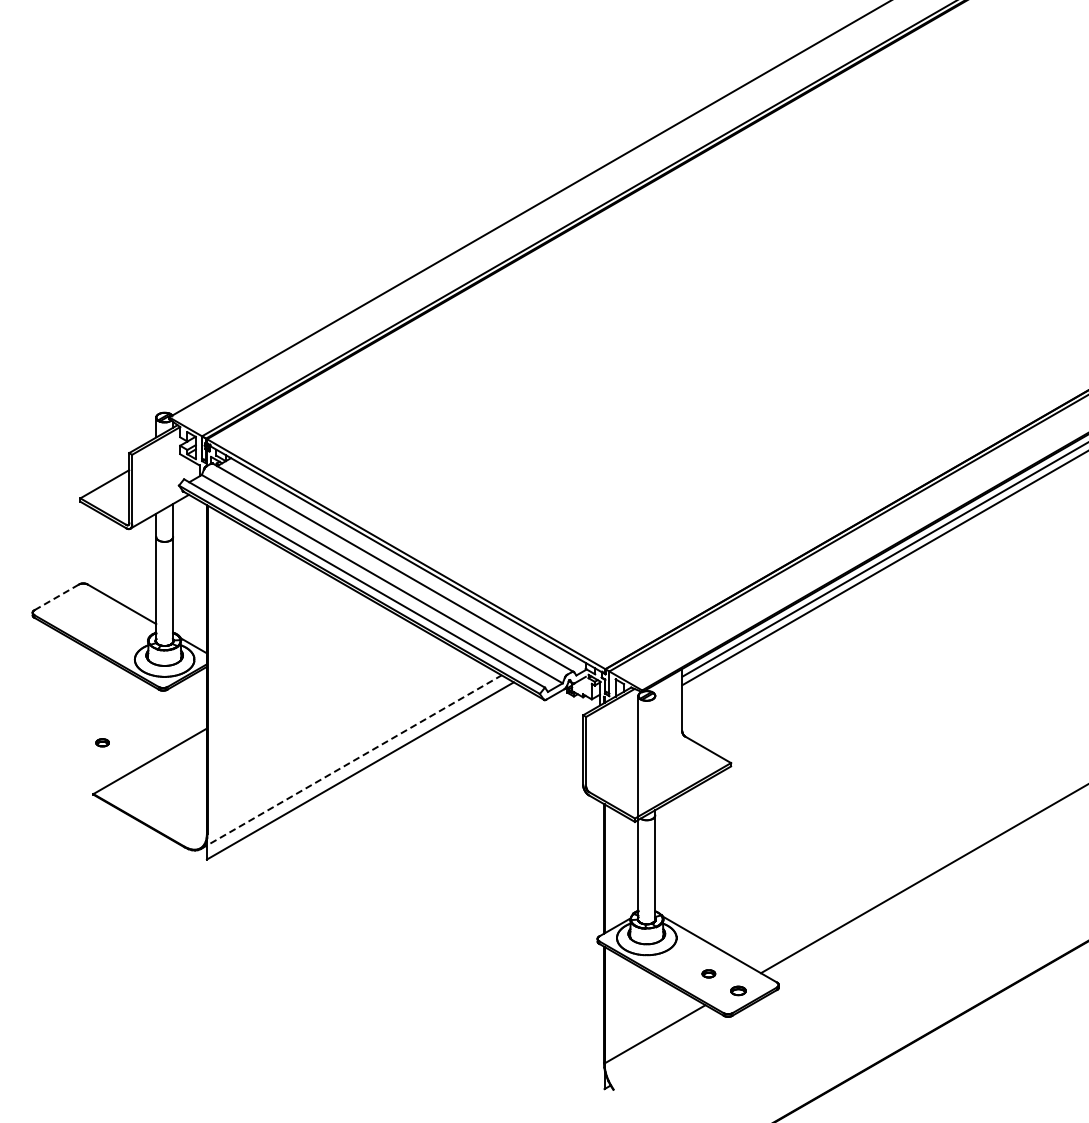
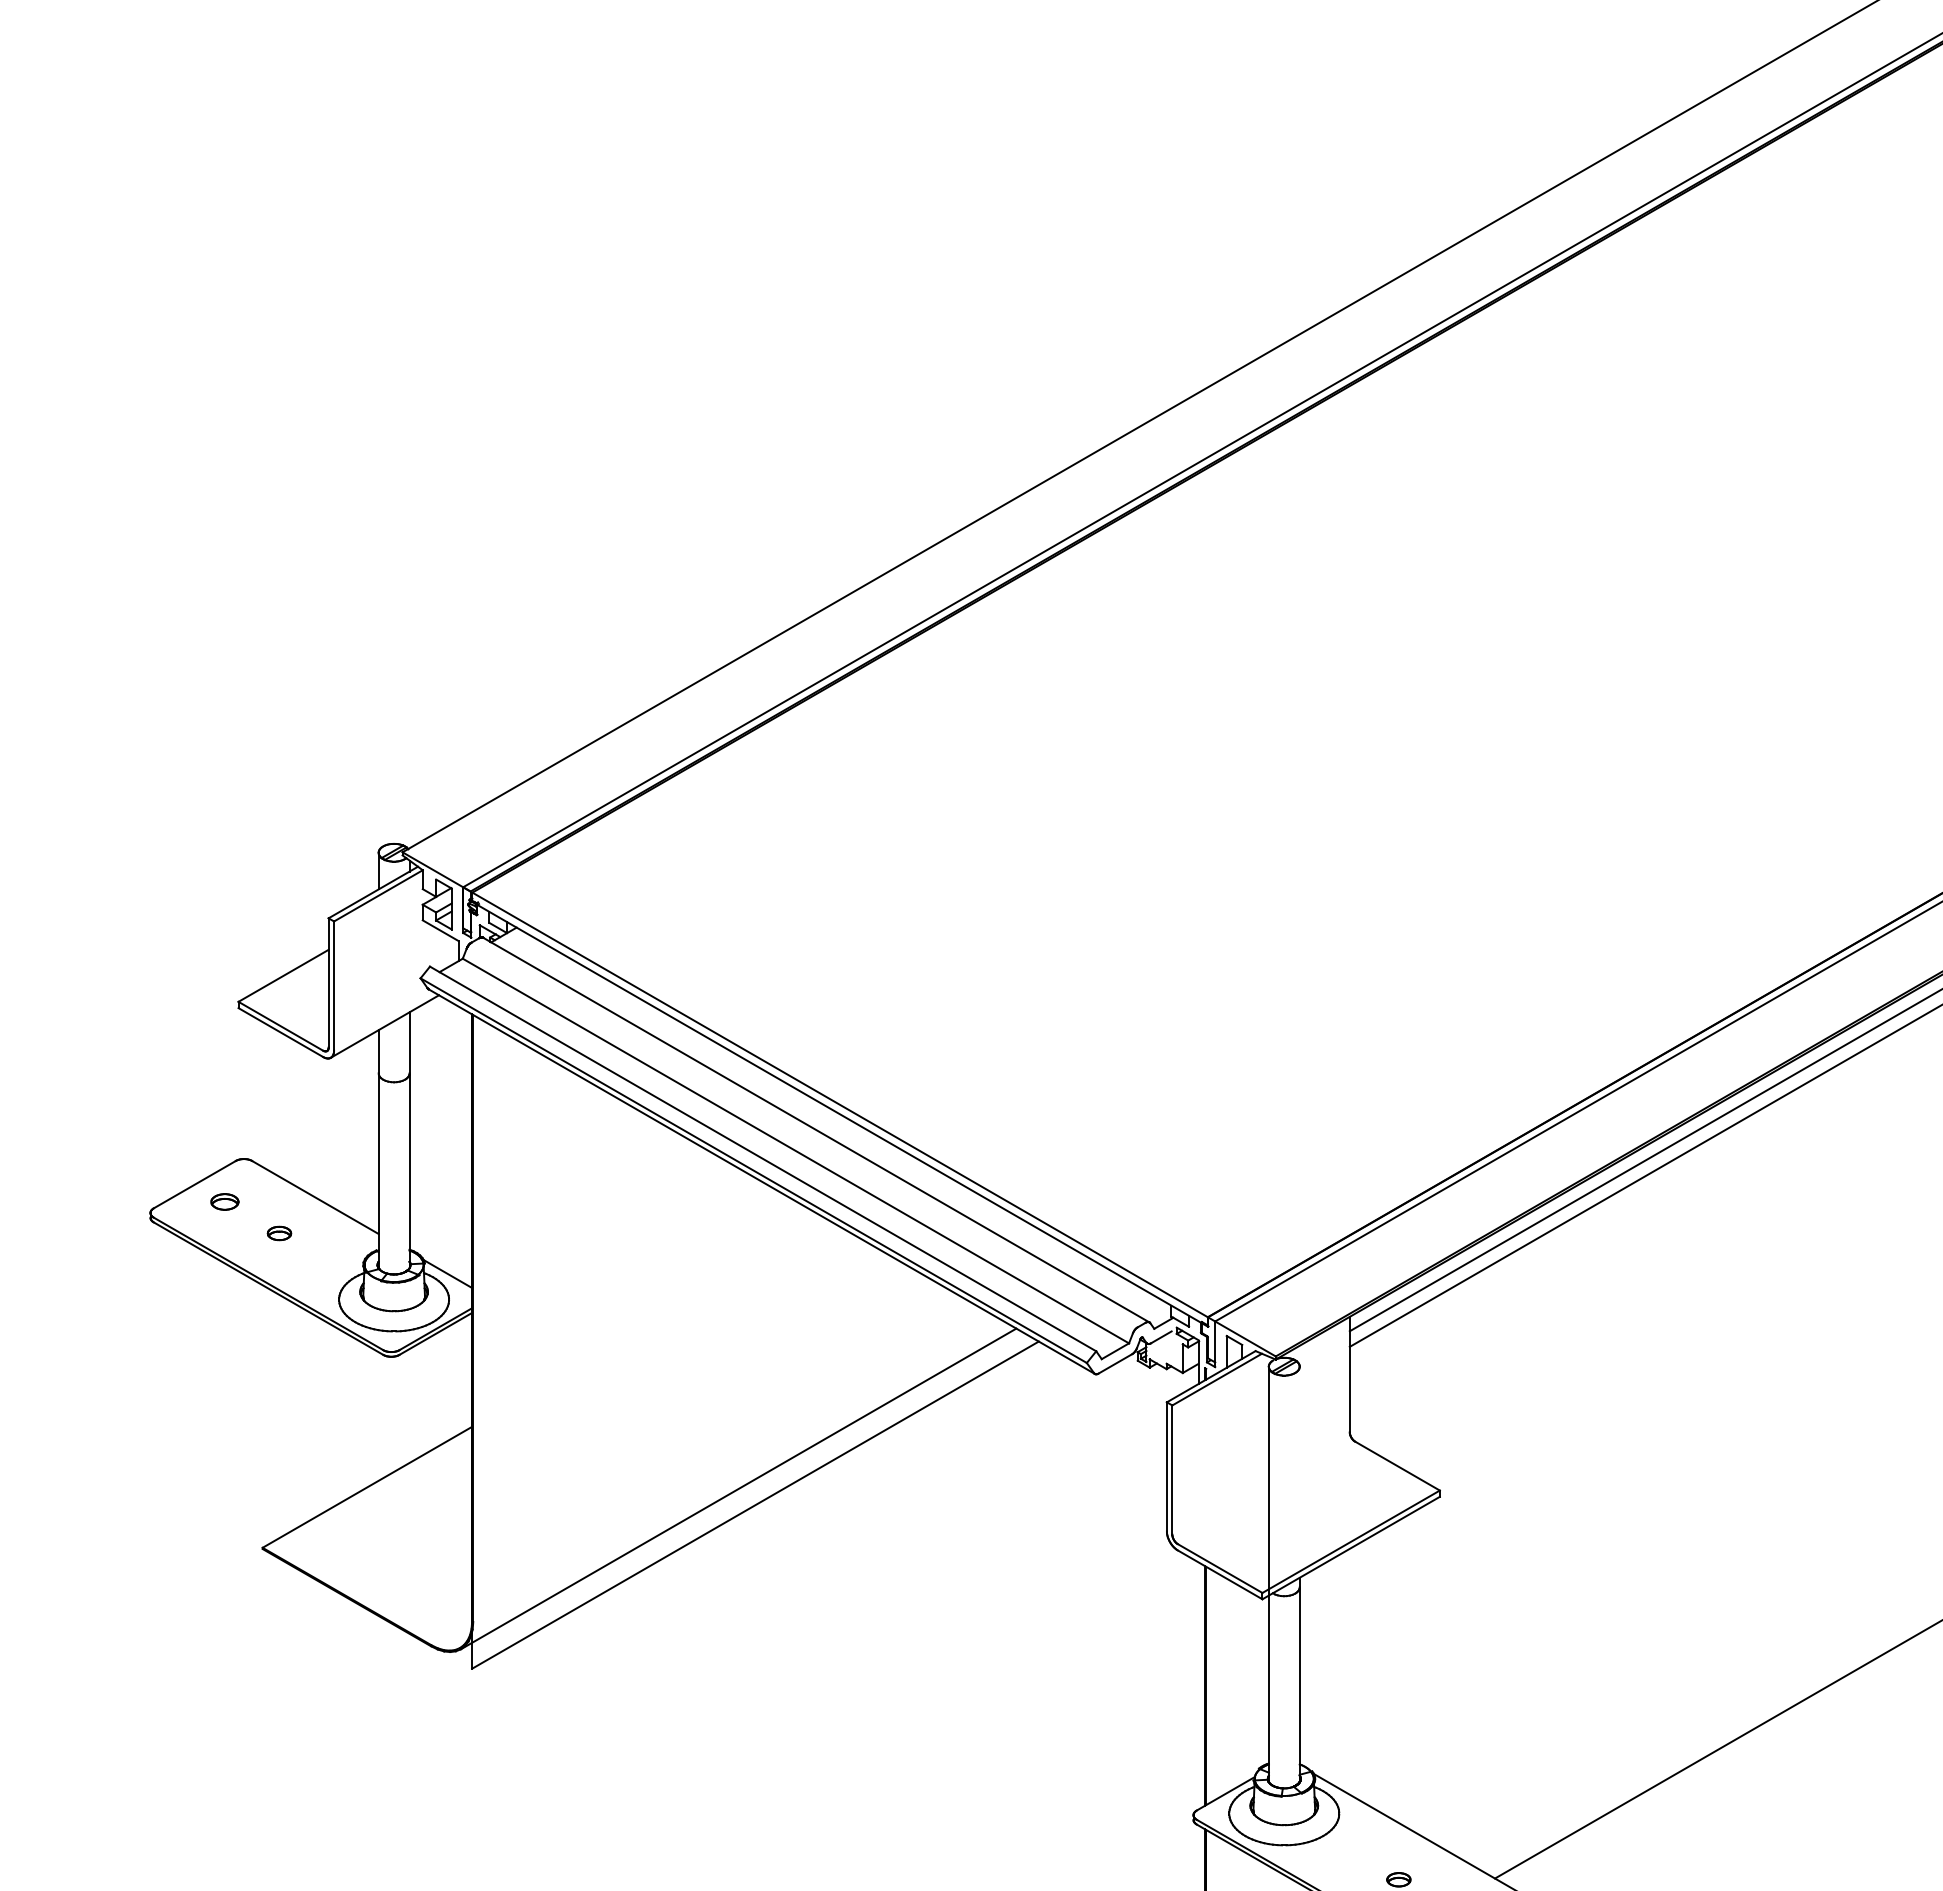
line: (56, 597) -> (194, 1184), dashed -> solid
part: (72, 606) -> (223, 1201), added
part: (102, 742) -> (279, 1232), moved
line: (351, 762) -> (739, 1489), dashed -> solid

